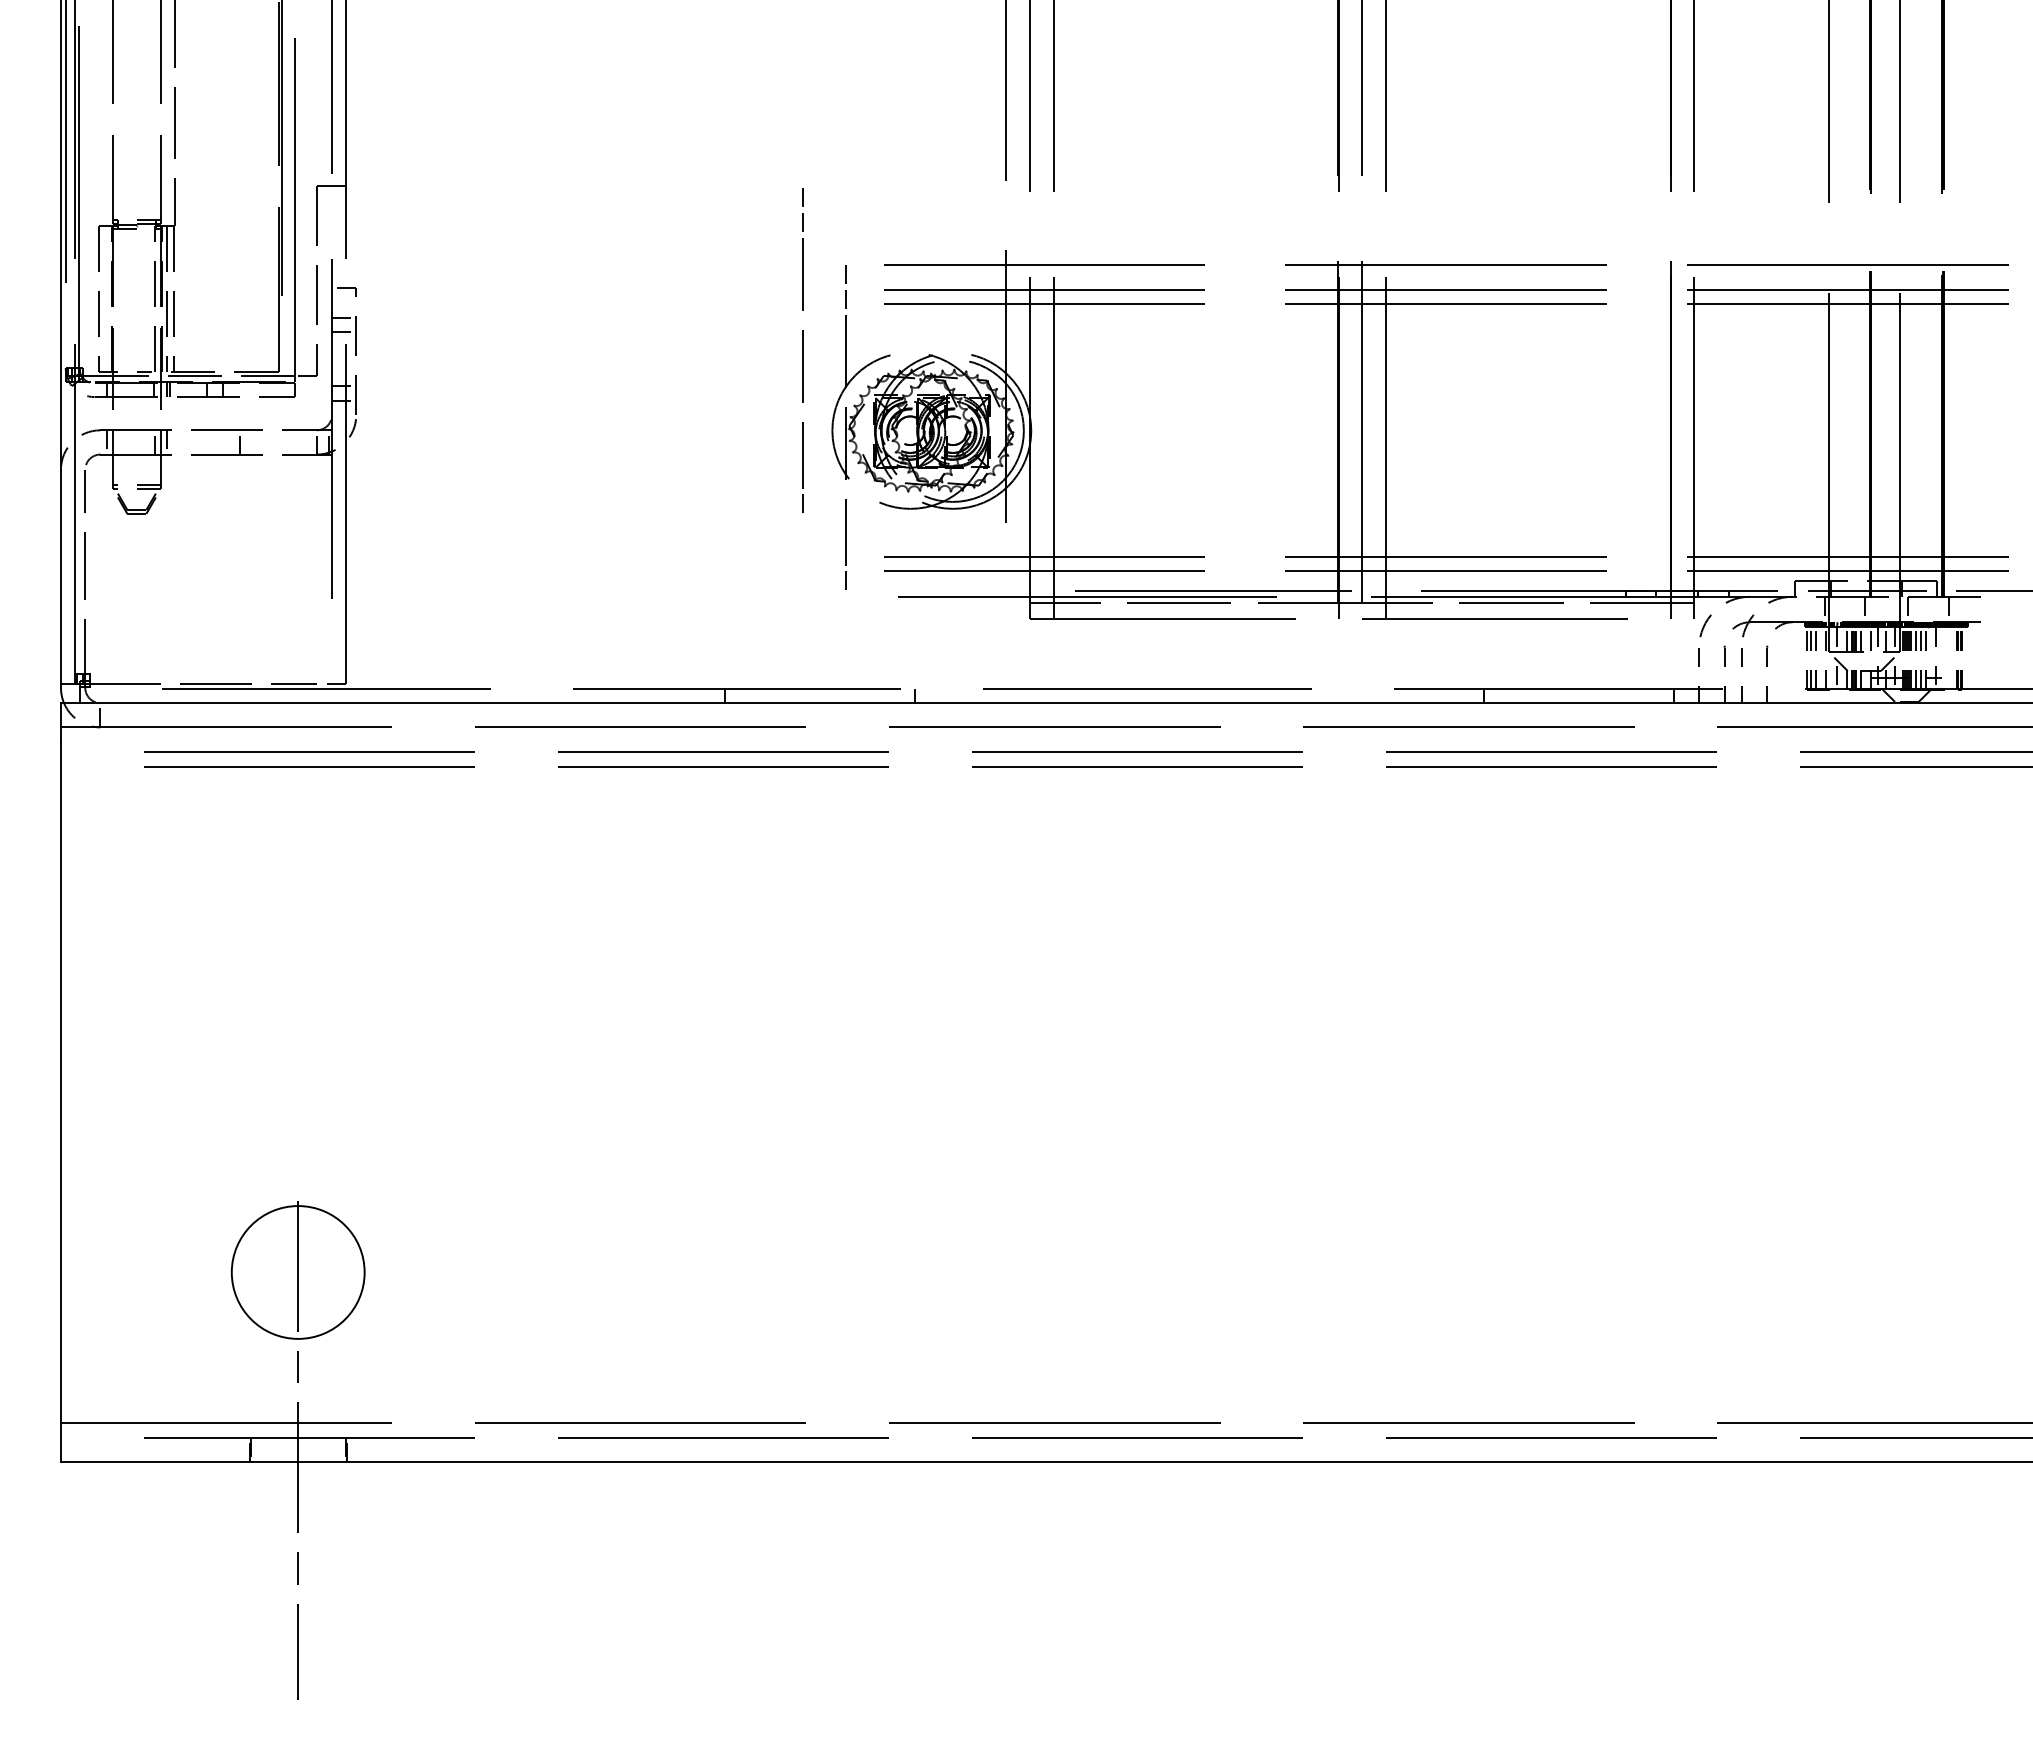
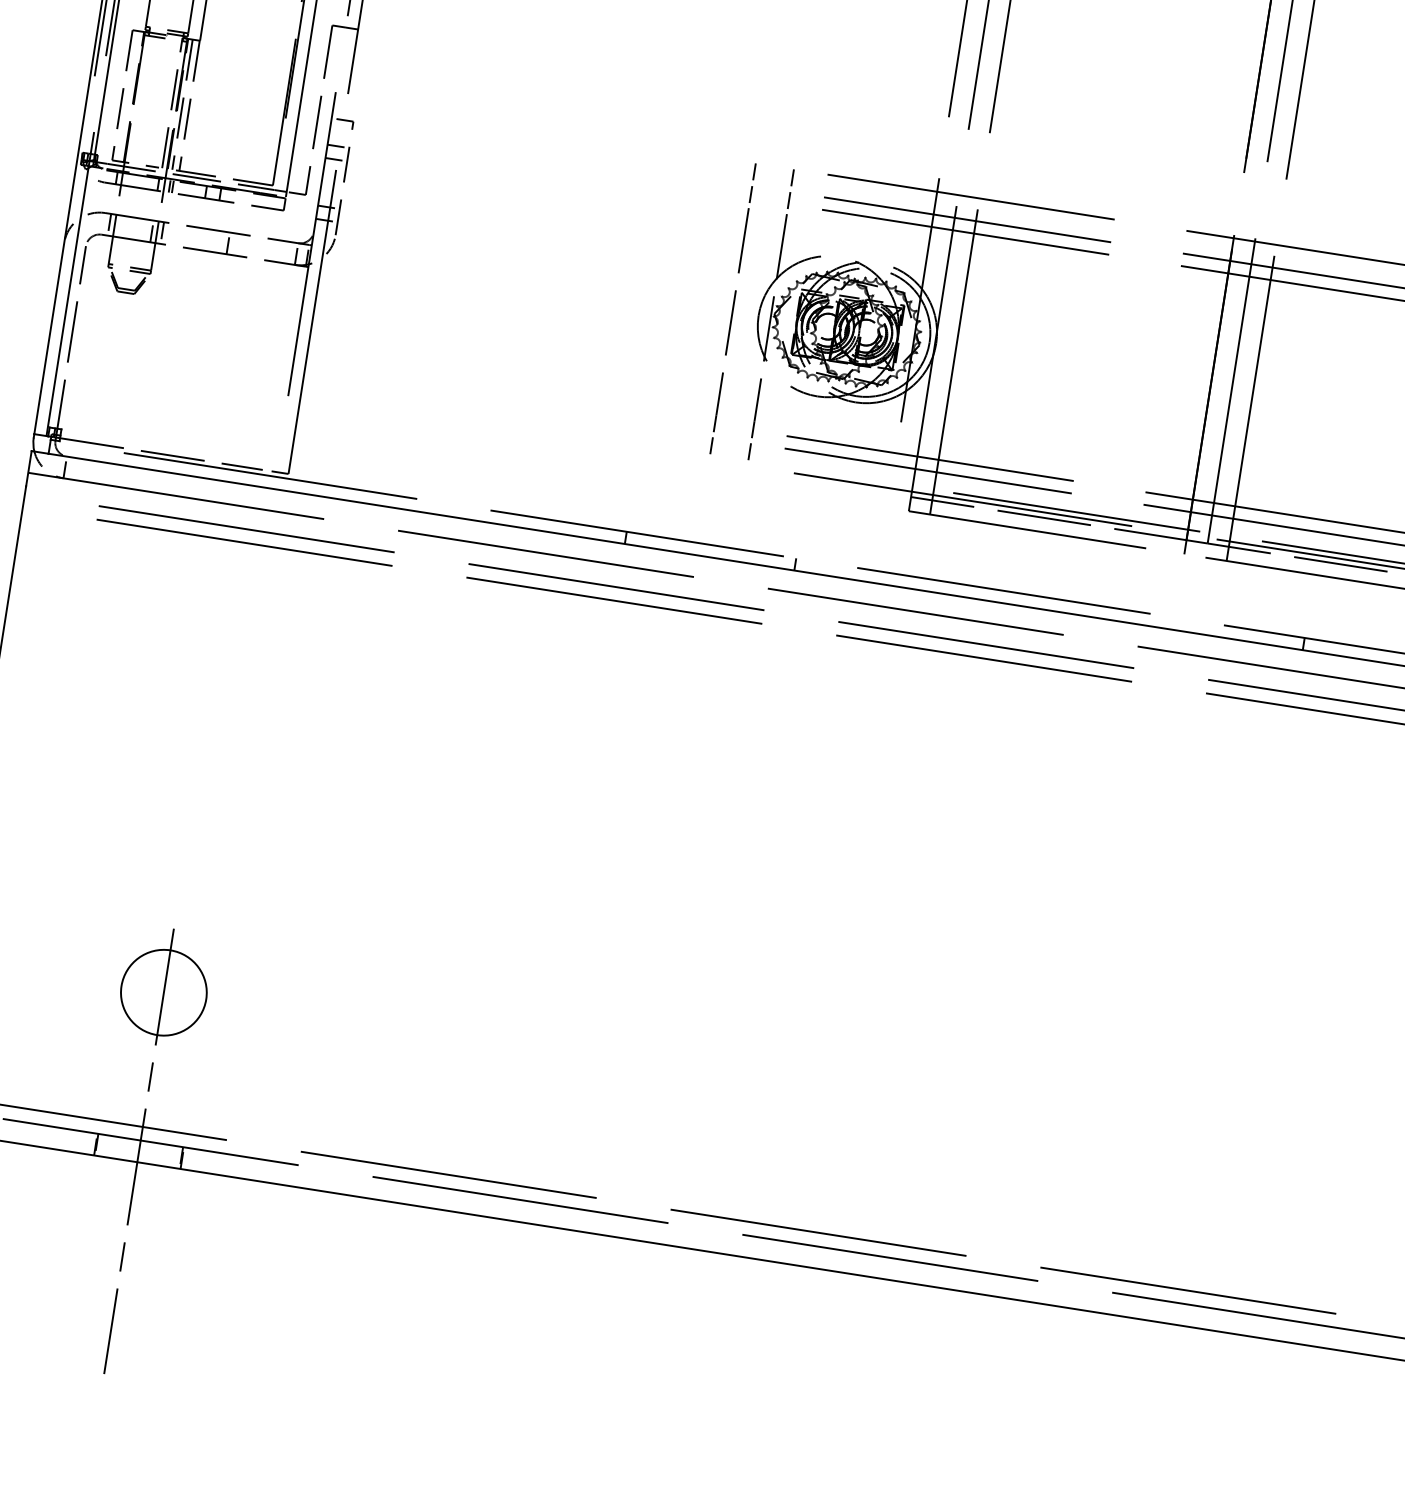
line: (802, 350) -> (732, 308), moved
circle: (297, 1272) -> (163, 992), size x0.71

